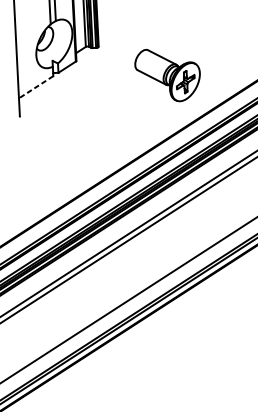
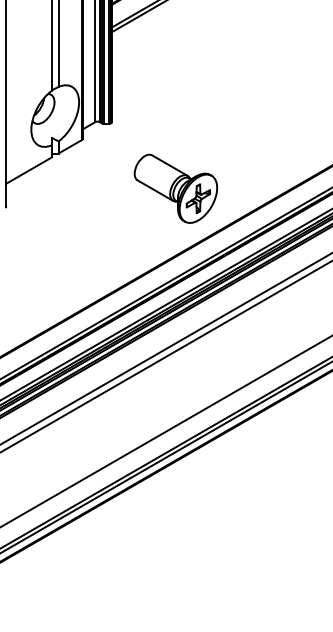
part: (167, 75) -> (175, 188), moved
line: (35, 87) -> (28, 170), dashed -> solid

